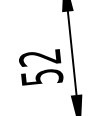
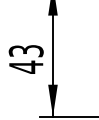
text: (41, 67) -> (26, 59), 52 -> 43

